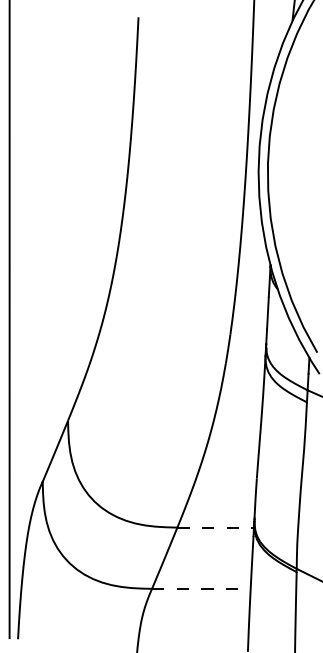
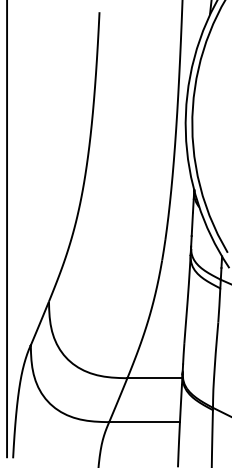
line: (216, 527) -> (155, 378), dashed -> solid
line: (201, 588) -> (144, 421), dashed -> solid

